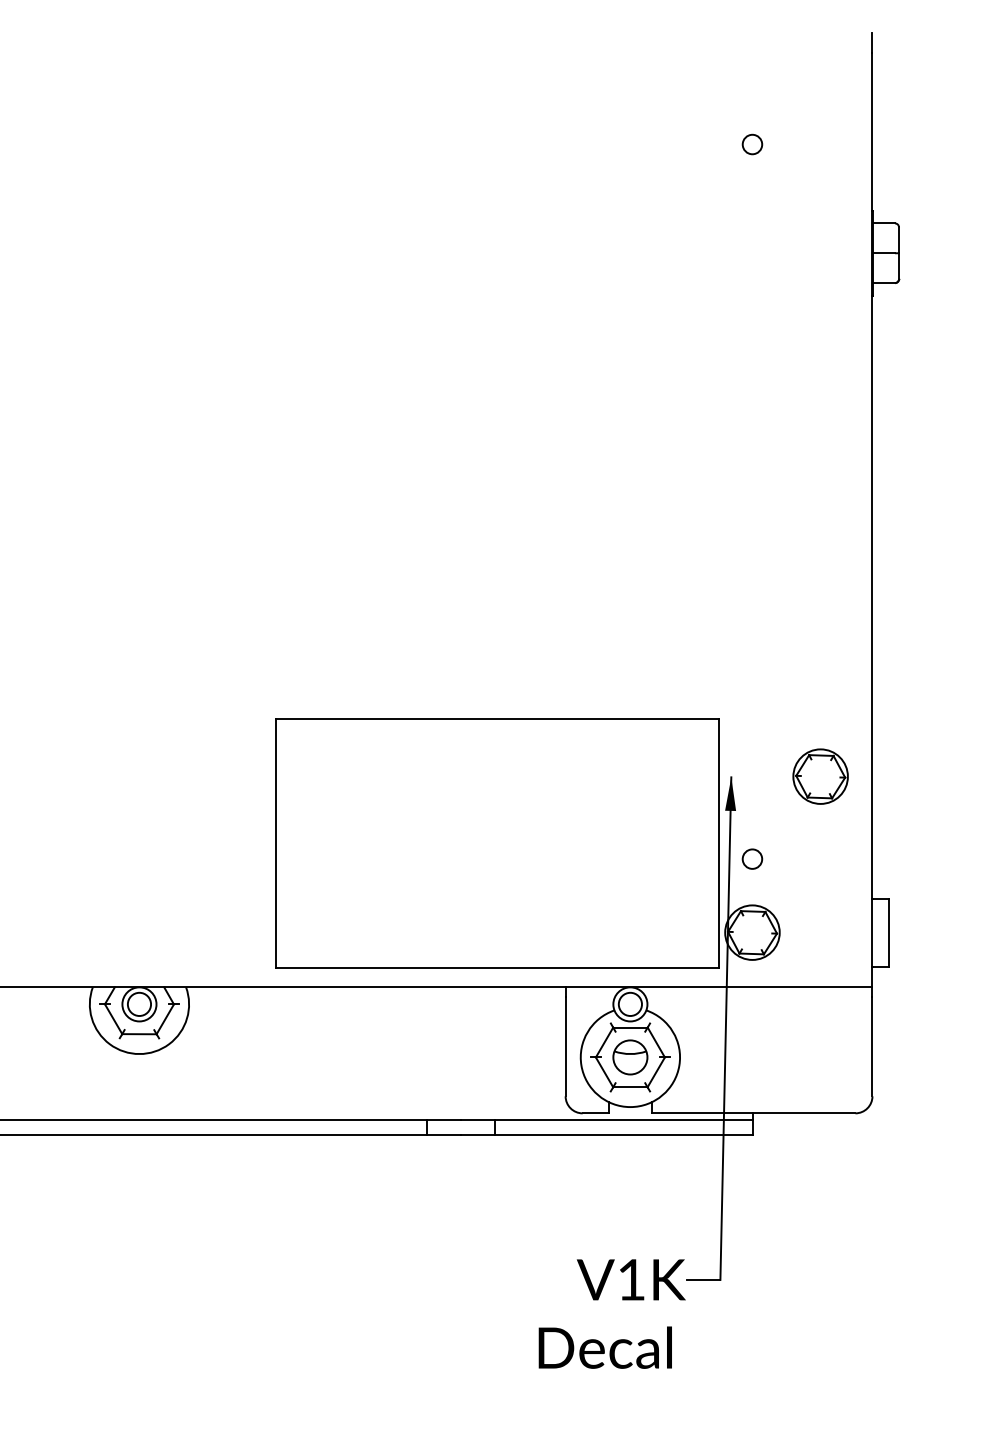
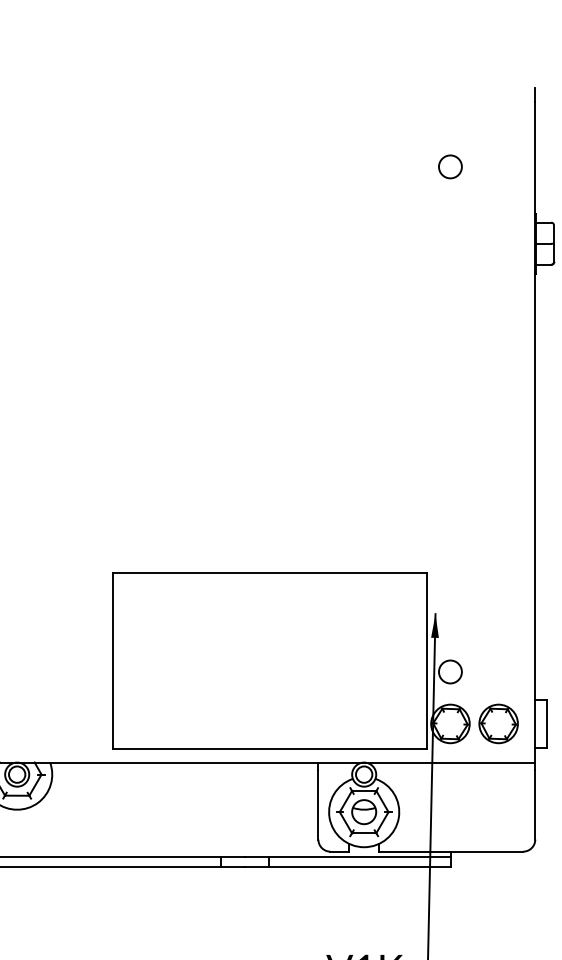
circle: (752, 144) -> (450, 166), size x1.67
part: (820, 776) -> (498, 723), moved
circle: (752, 858) -> (450, 671), size x1.67

